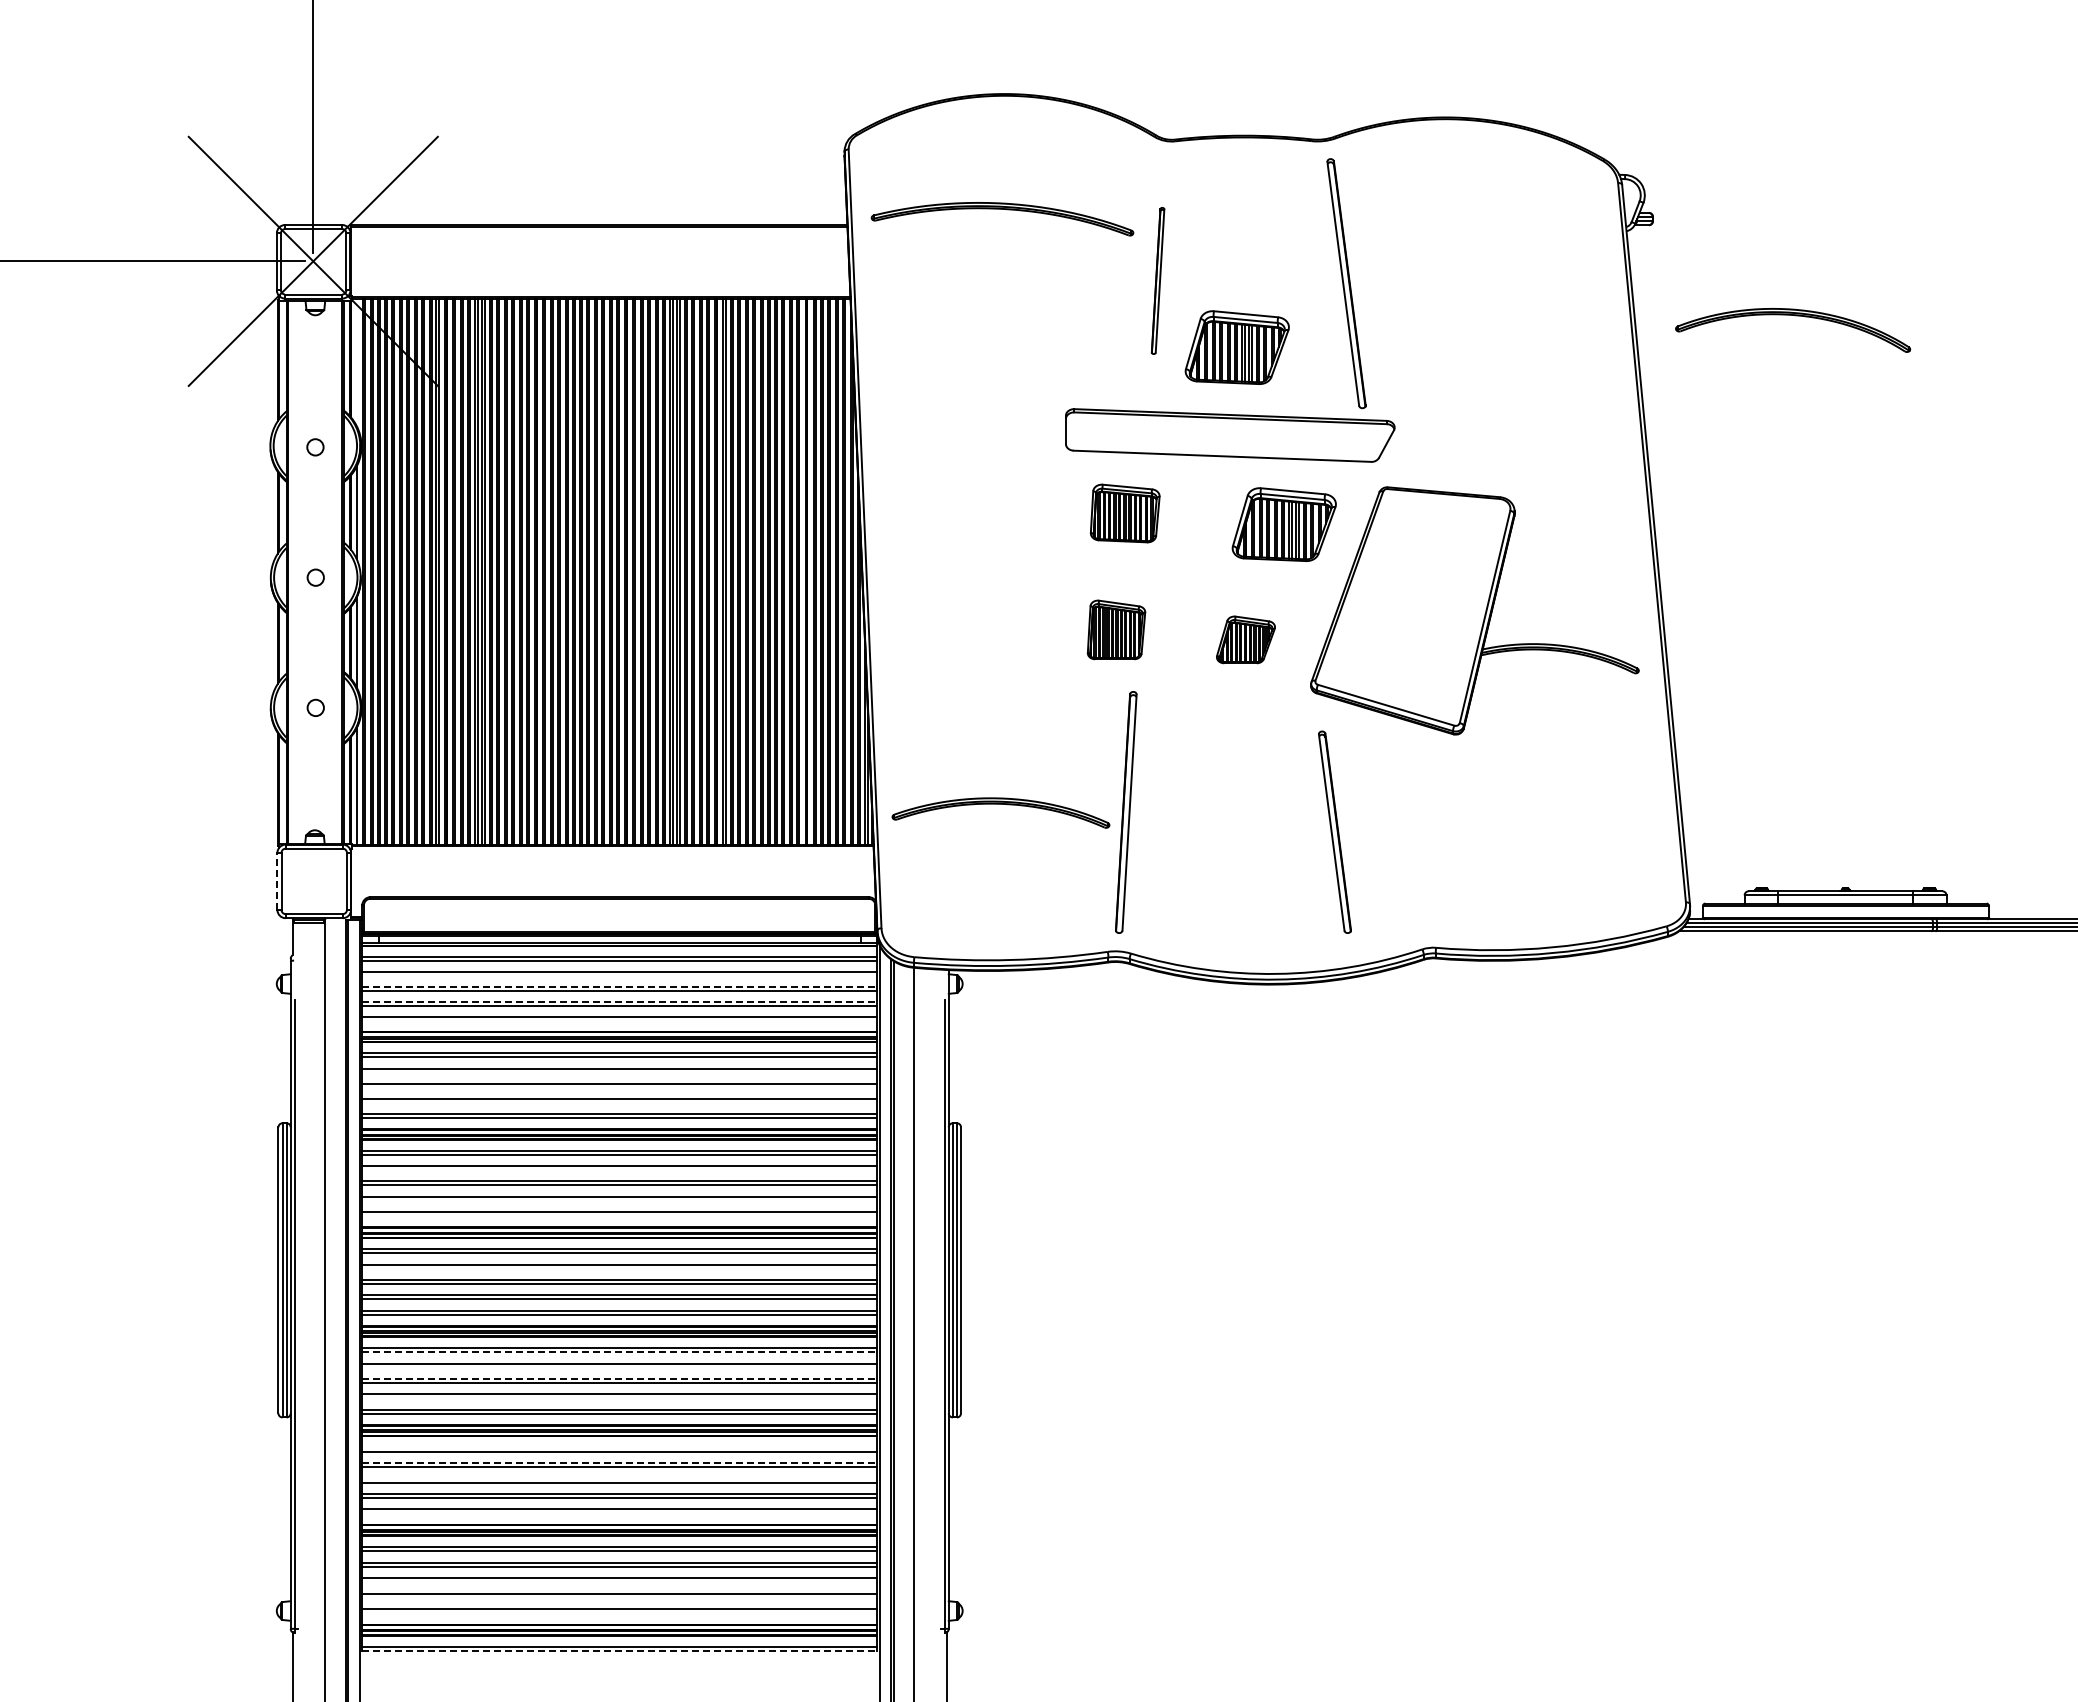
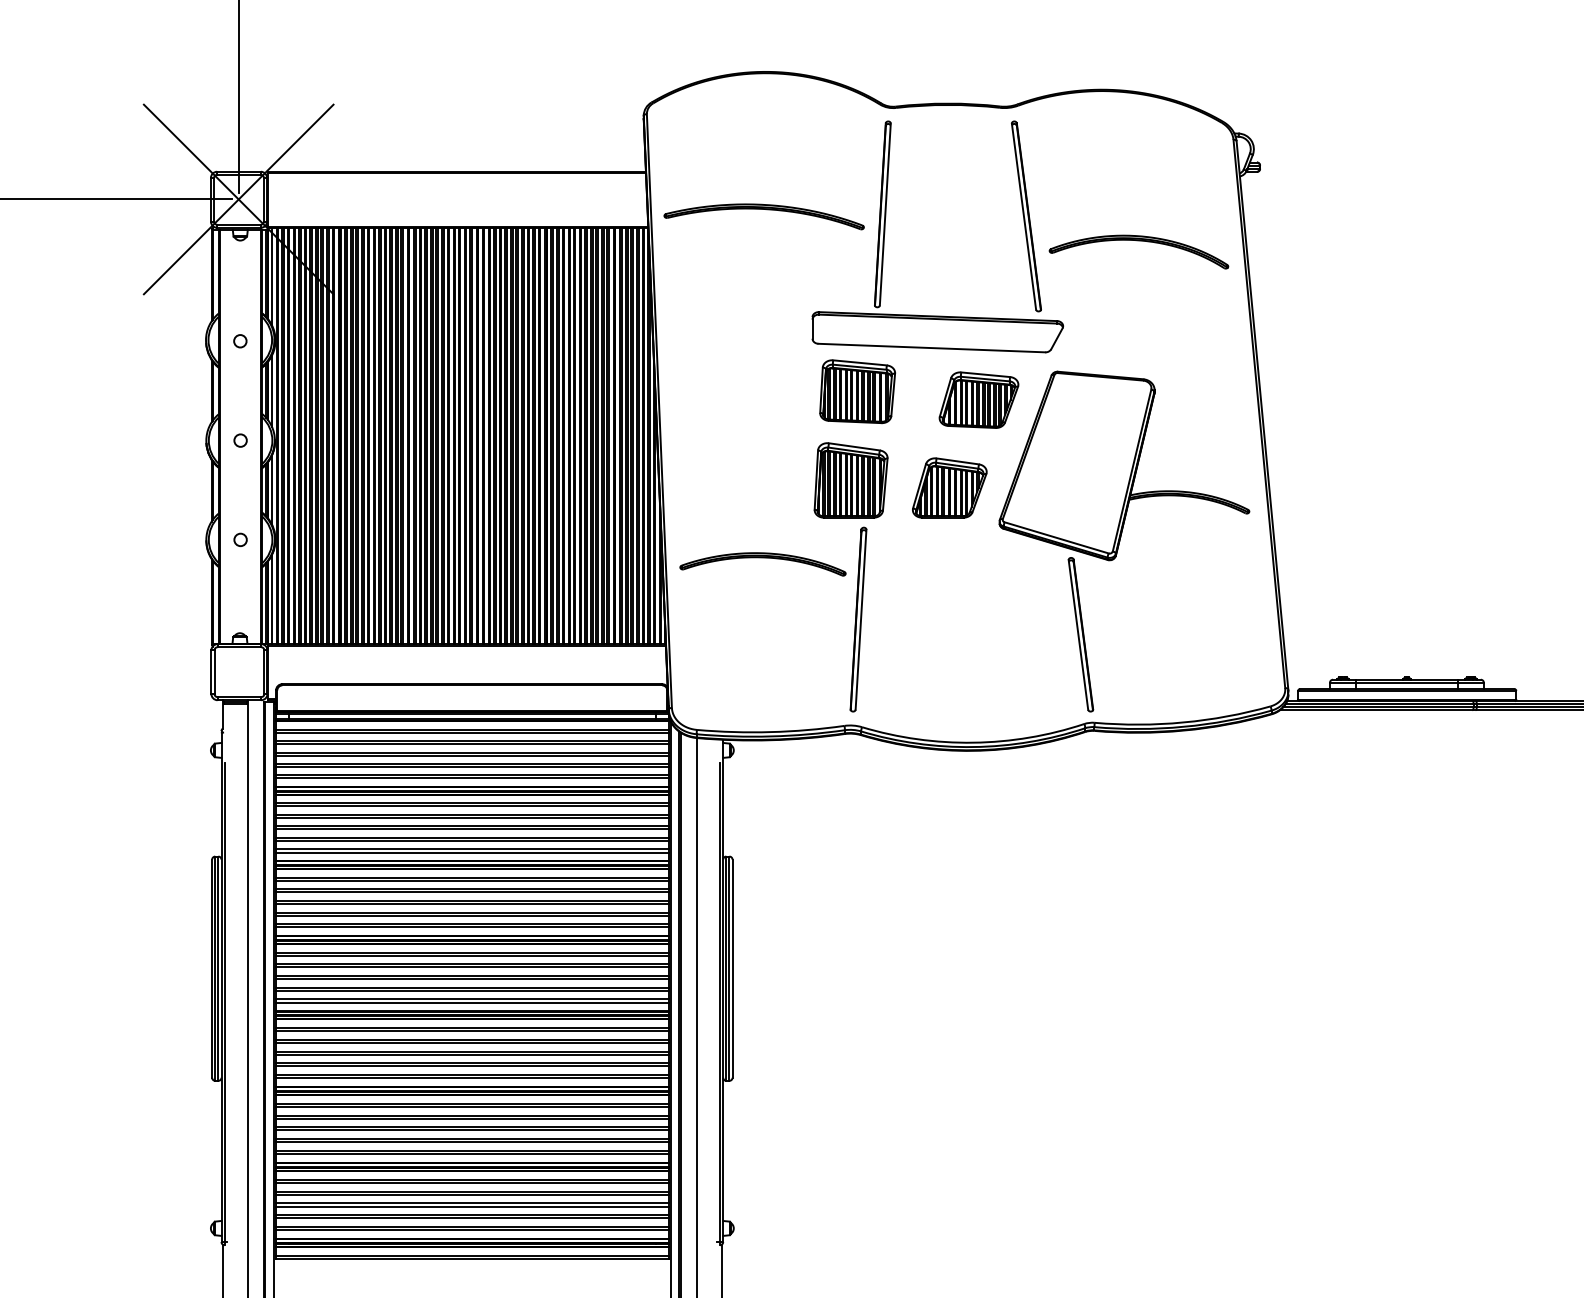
part: (1002, 209) -> (764, 209), moved
part: (1157, 280) -> (882, 214), size x1.67
part: (1795, 316) -> (1140, 241), moved
part: (1236, 347) -> (942, 265), removed
line: (356, 362) -> (271, 276), added
part: (1125, 513) -> (857, 391), size x1.43
part: (1116, 629) -> (851, 480), size x1.67
part: (1245, 639) -> (949, 487), size x1.67
part: (1000, 804) -> (762, 557), moved
part: (1334, 831) -> (1080, 634), moved
line: (277, 881) -> (211, 672), dashed -> solid
line: (619, 975) -> (472, 743), added
line: (619, 986) -> (472, 752), dashed -> solid
line: (619, 1001) -> (472, 763), dashed -> solid
line: (619, 1020) -> (472, 778), added
line: (619, 1072) -> (472, 817), added
line: (619, 1087) -> (472, 829), added
line: (619, 1102) -> (472, 840), added
line: (619, 1170) -> (472, 892), added
line: (619, 1200) -> (472, 915), added
line: (619, 1215) -> (472, 926), added
line: (619, 1268) -> (472, 967), added
line: (619, 1352) -> (472, 1031), dashed -> solid
line: (619, 1367) -> (472, 1042), added
line: (619, 1378) -> (472, 1051), dashed -> solid
line: (619, 1398) -> (472, 1066), added
line: (619, 1447) -> (472, 1103), added
line: (619, 1462) -> (472, 1115), dashed -> solid
line: (619, 1478) -> (472, 1127), added
line: (619, 1513) -> (472, 1154), added
line: (619, 1582) -> (472, 1206), added
line: (619, 1597) -> (472, 1218), added
line: (619, 1613) -> (472, 1230), added
line: (619, 1651) -> (472, 1259), dashed -> solid

